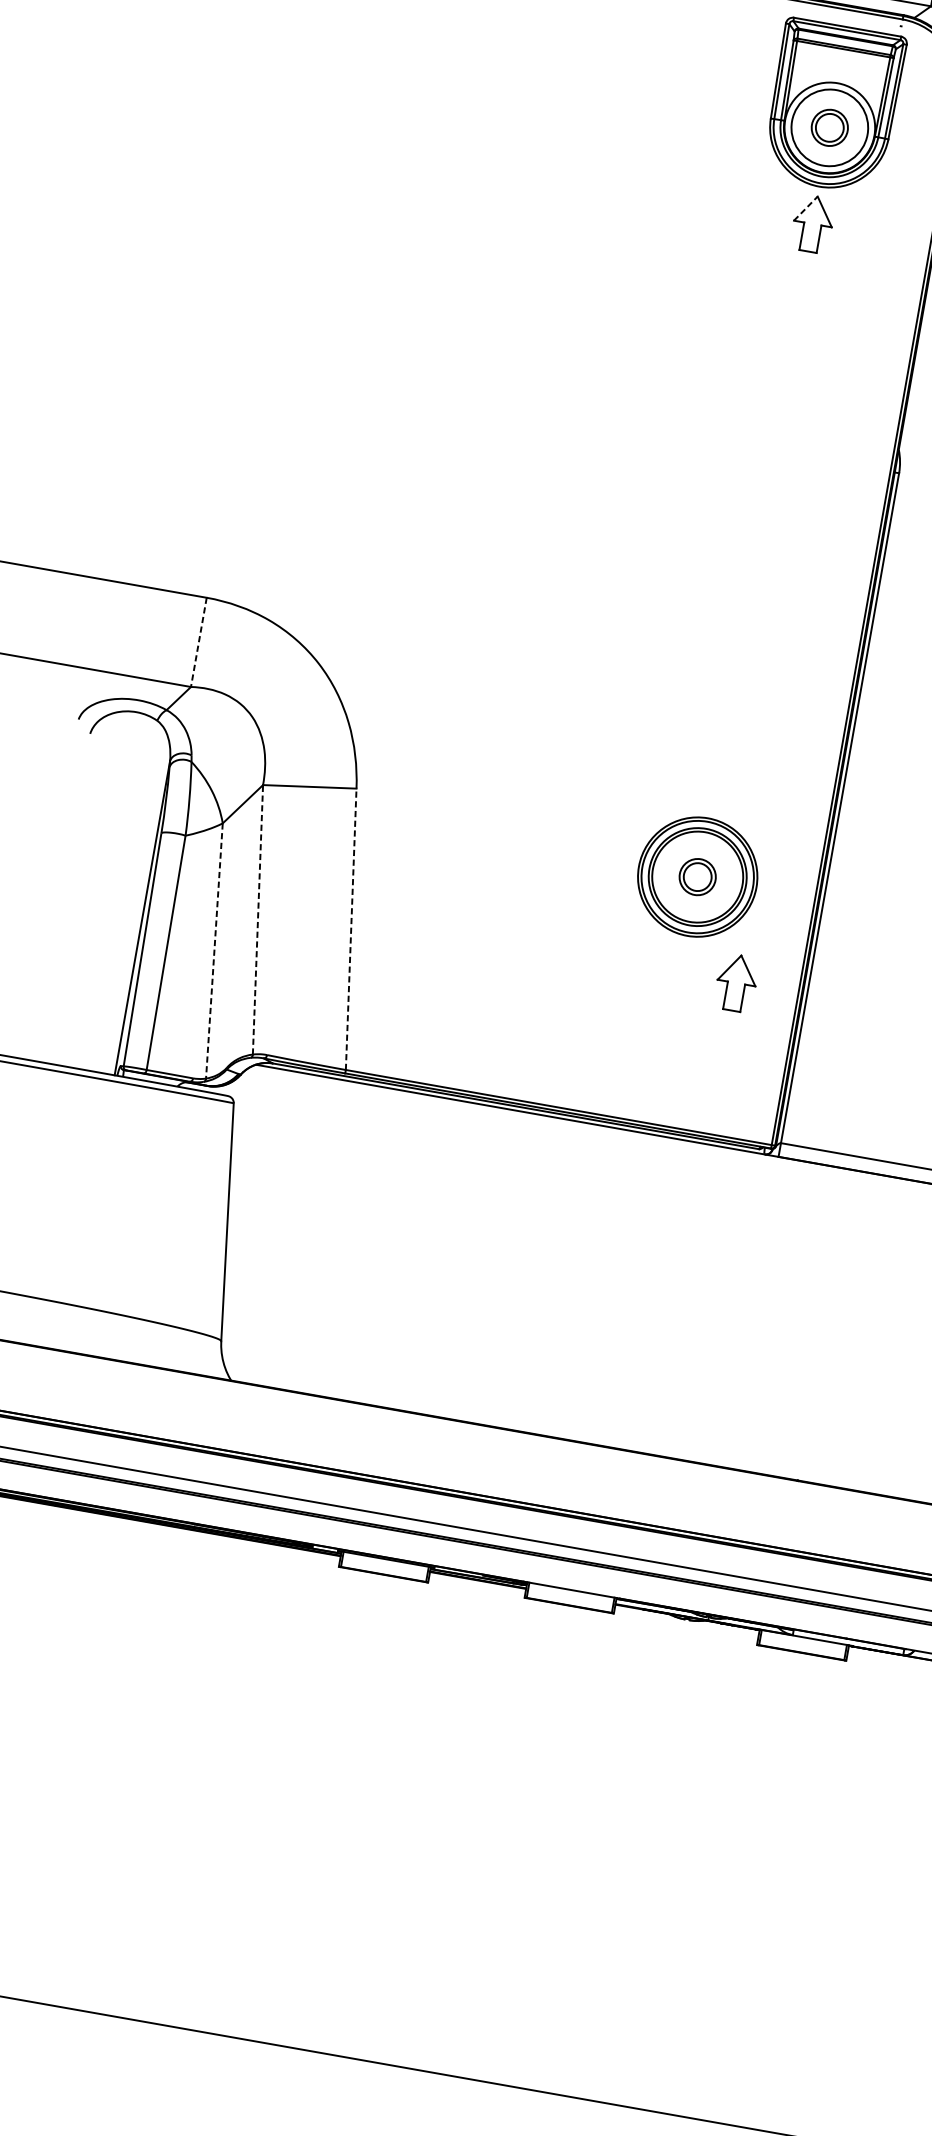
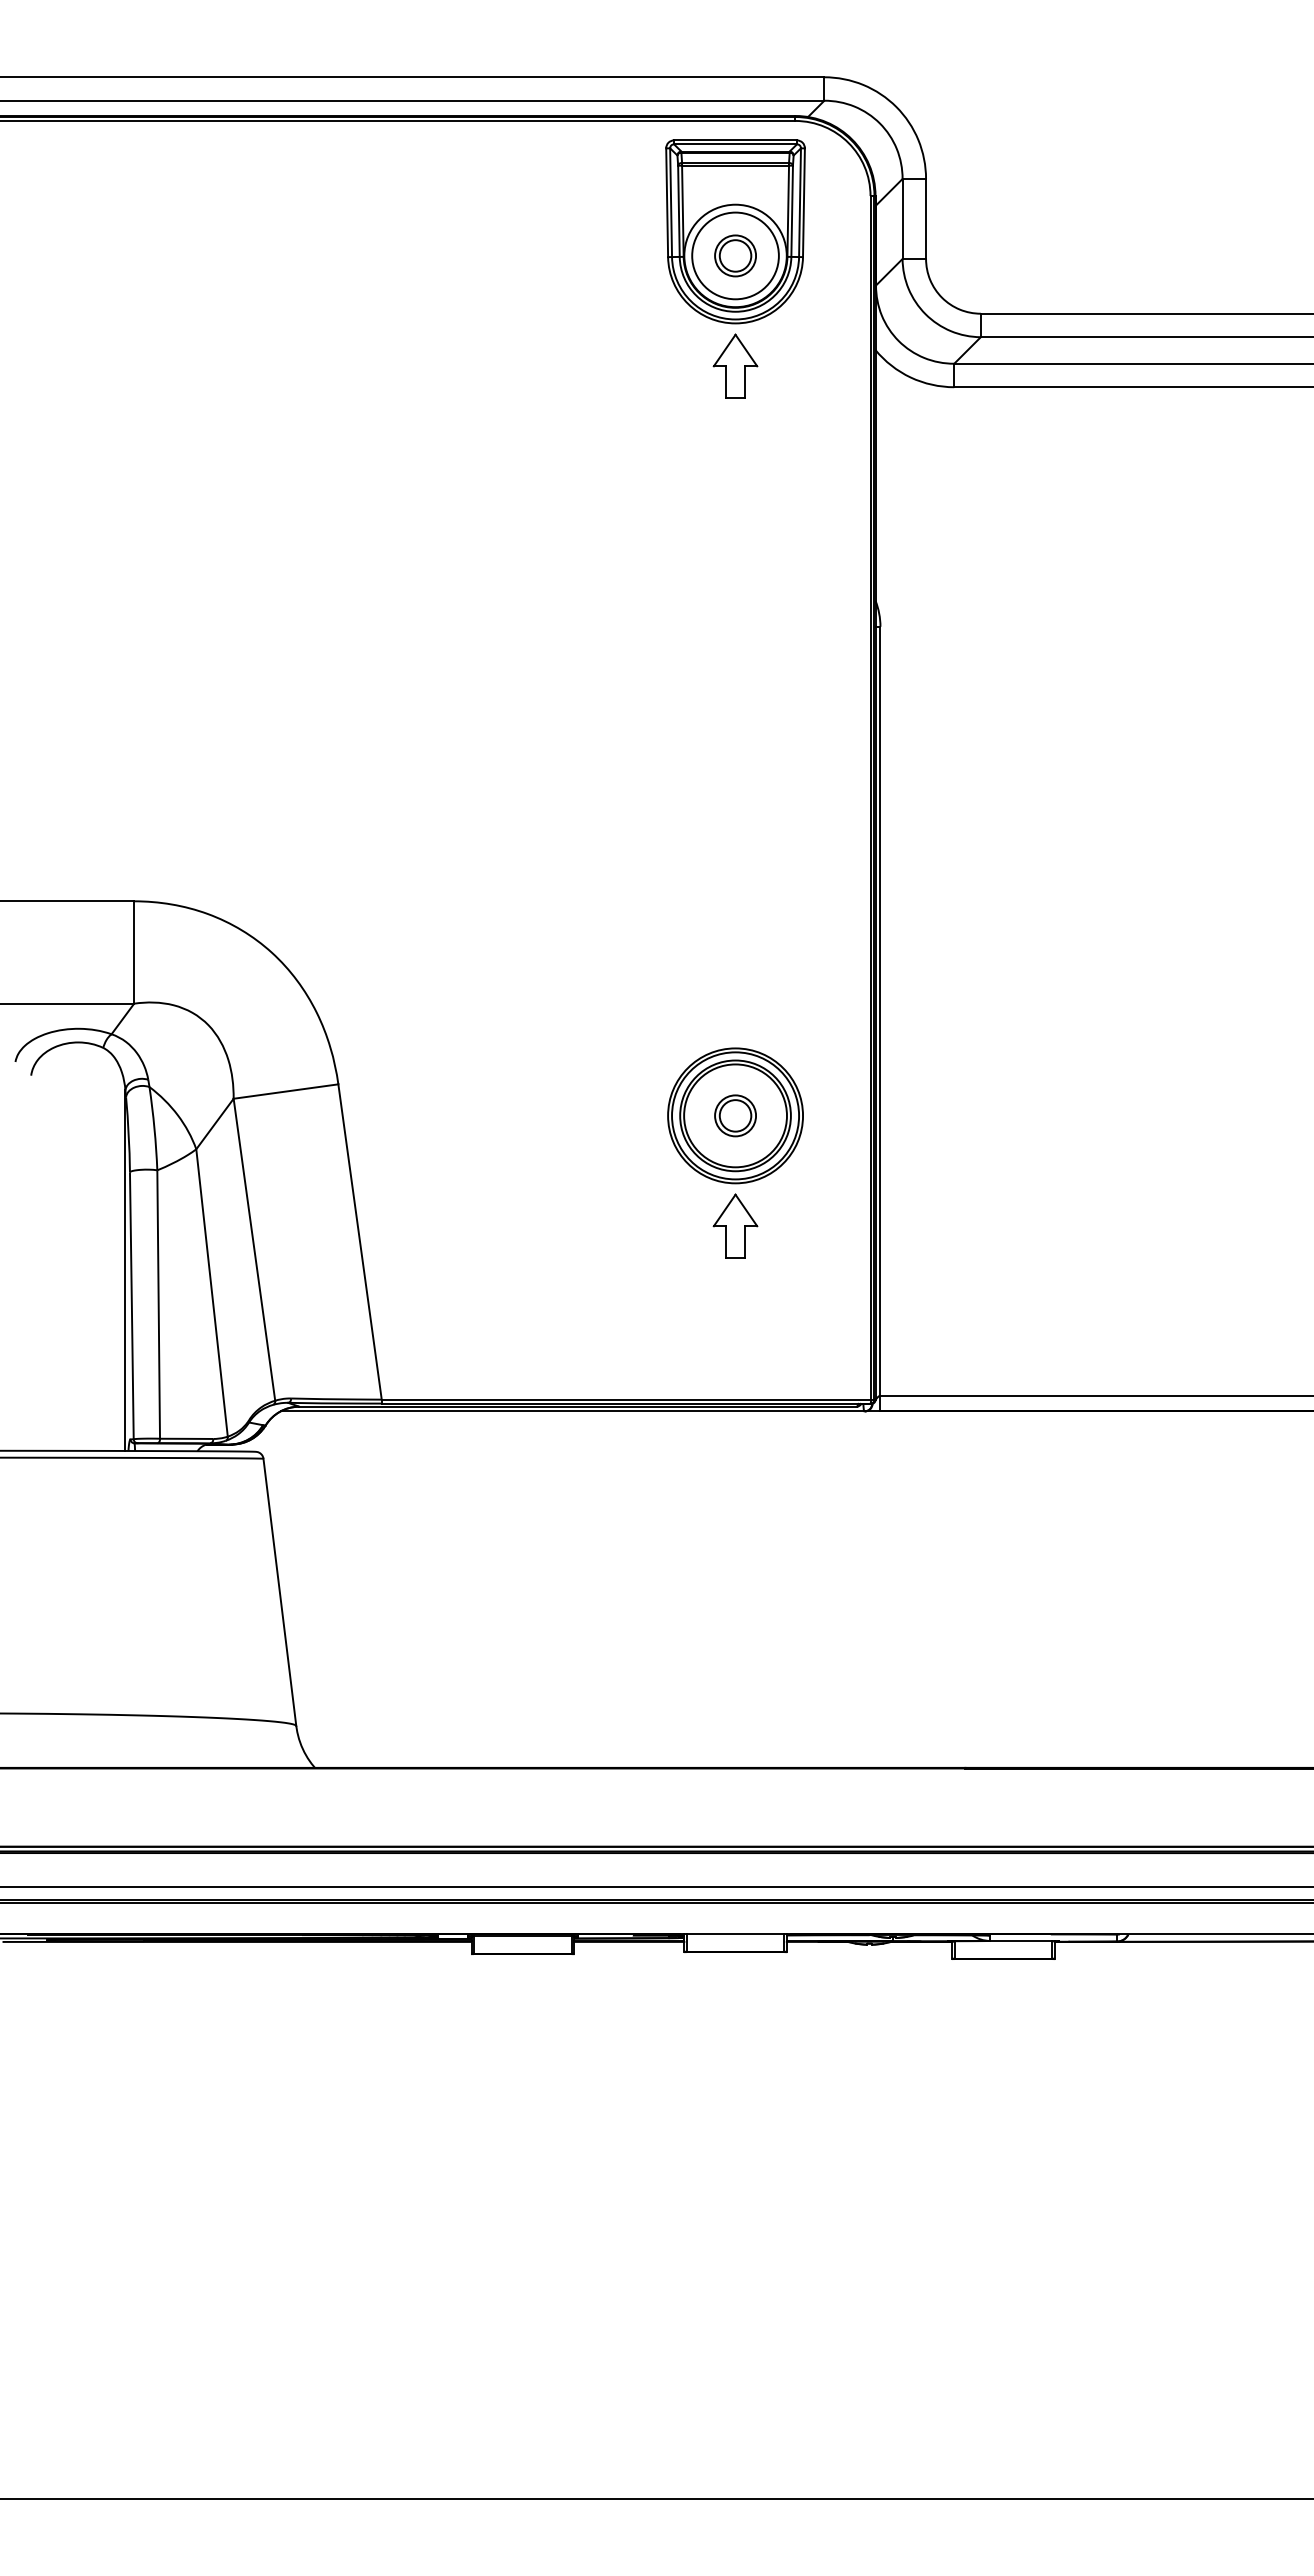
line: (806, 208) -> (725, 350), dashed -> solid
line: (198, 643) -> (134, 953), dashed -> solid
line: (258, 919) -> (254, 1249), dashed -> solid
line: (350, 928) -> (359, 1241), dashed -> solid
line: (214, 950) -> (212, 1292), dashed -> solid
part: (736, 982) -> (735, 1225), moved

